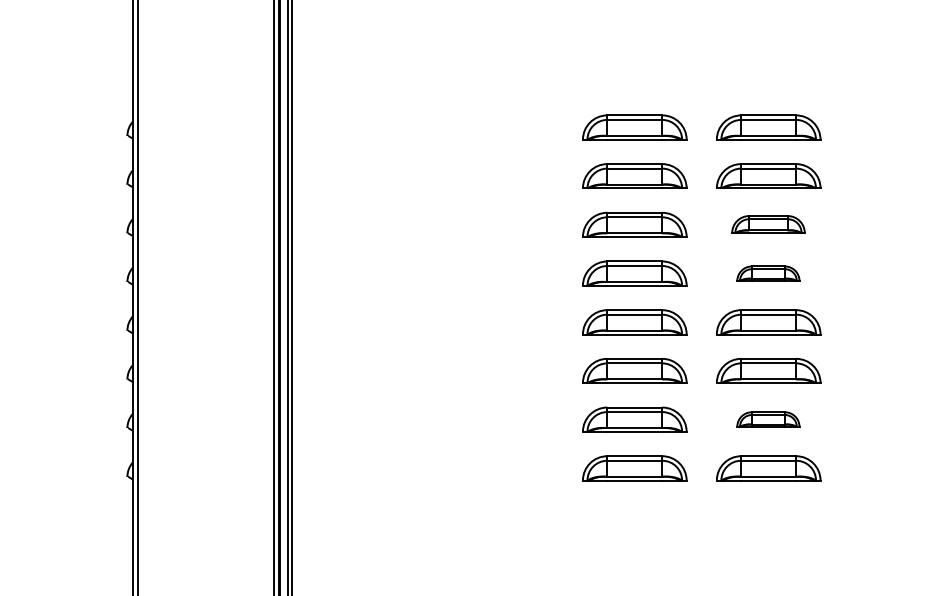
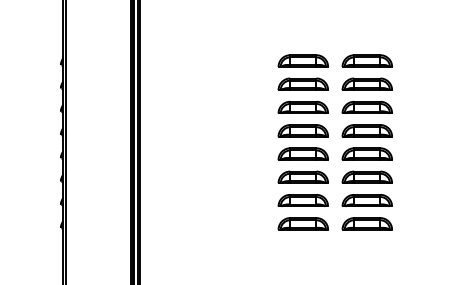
part: (766, 222) -> (366, 106), size x1.43
part: (766, 272) -> (366, 130), size x1.67
part: (766, 419) -> (366, 200), size x1.67

